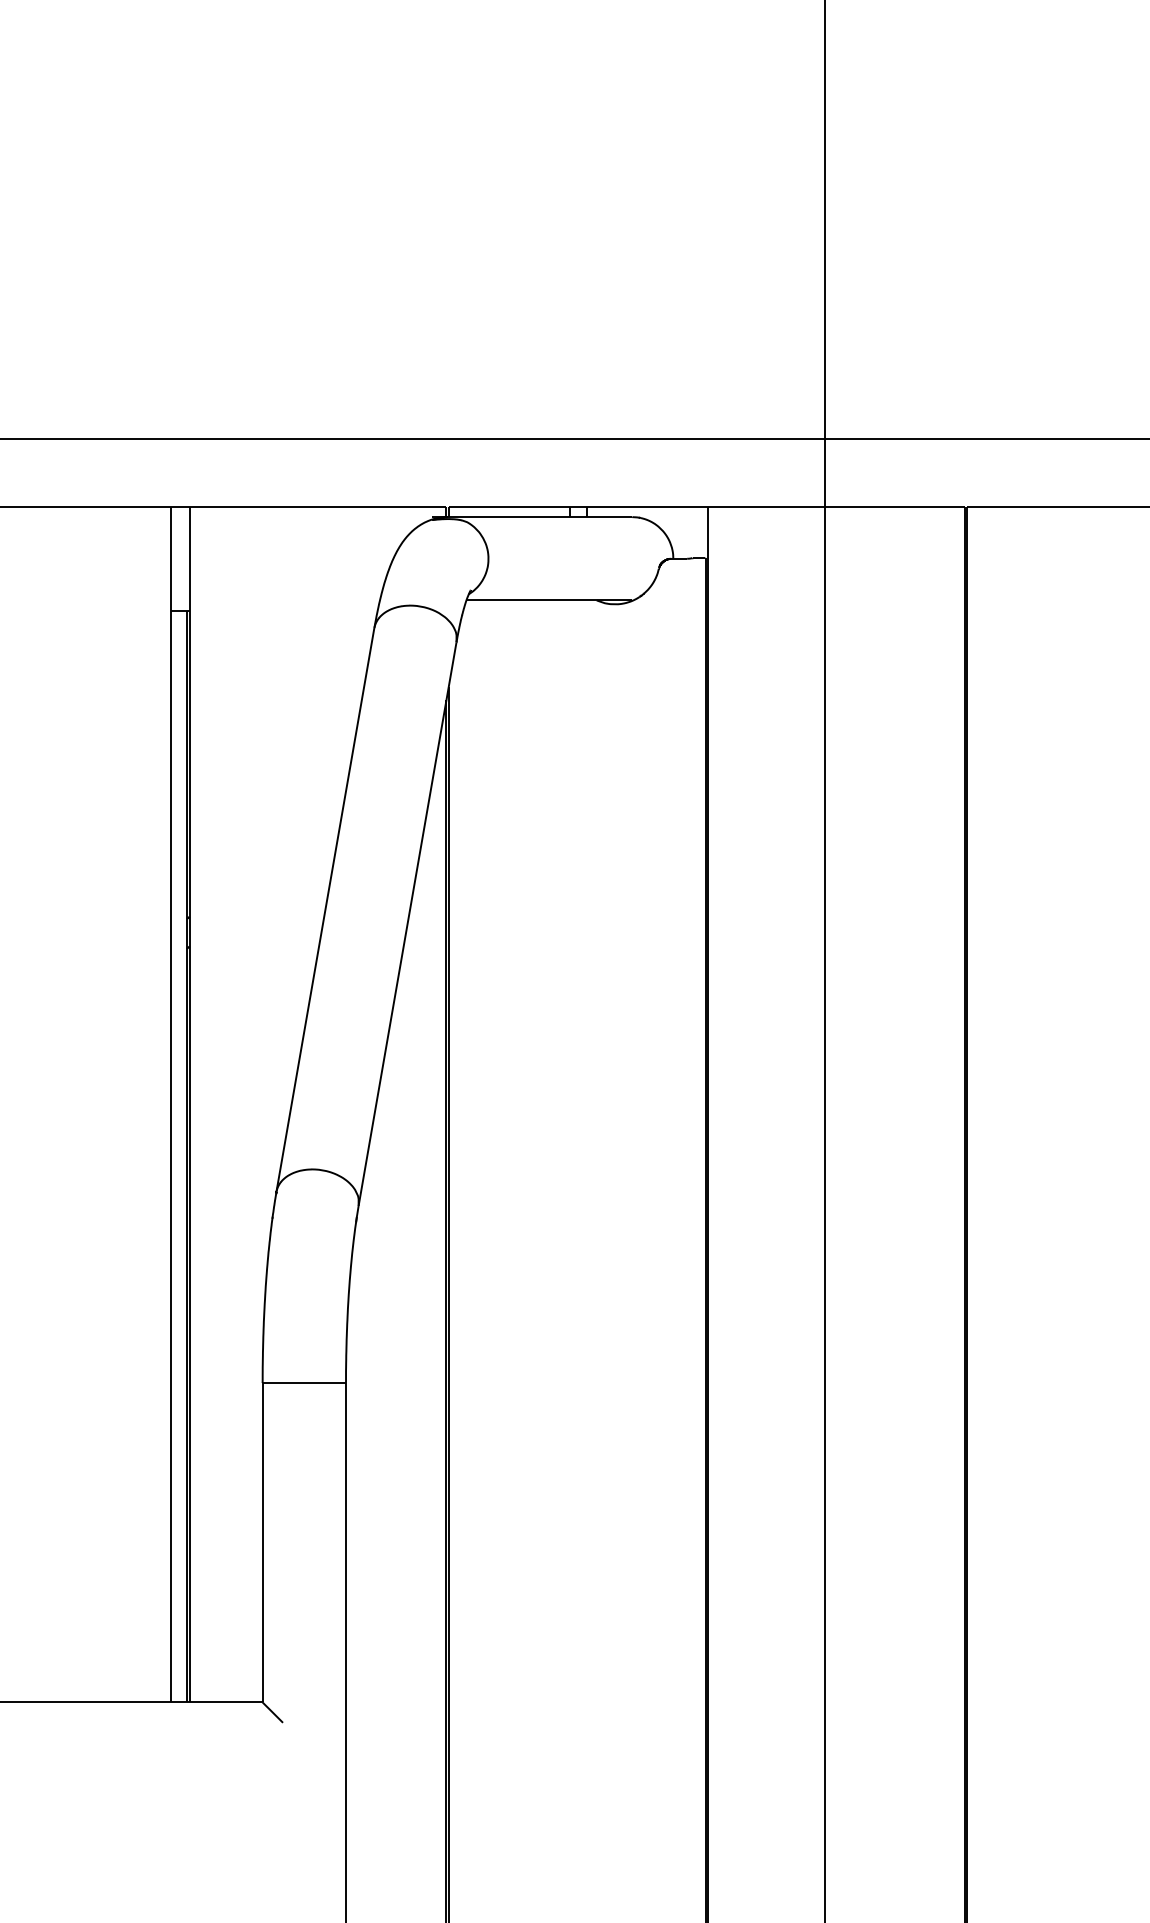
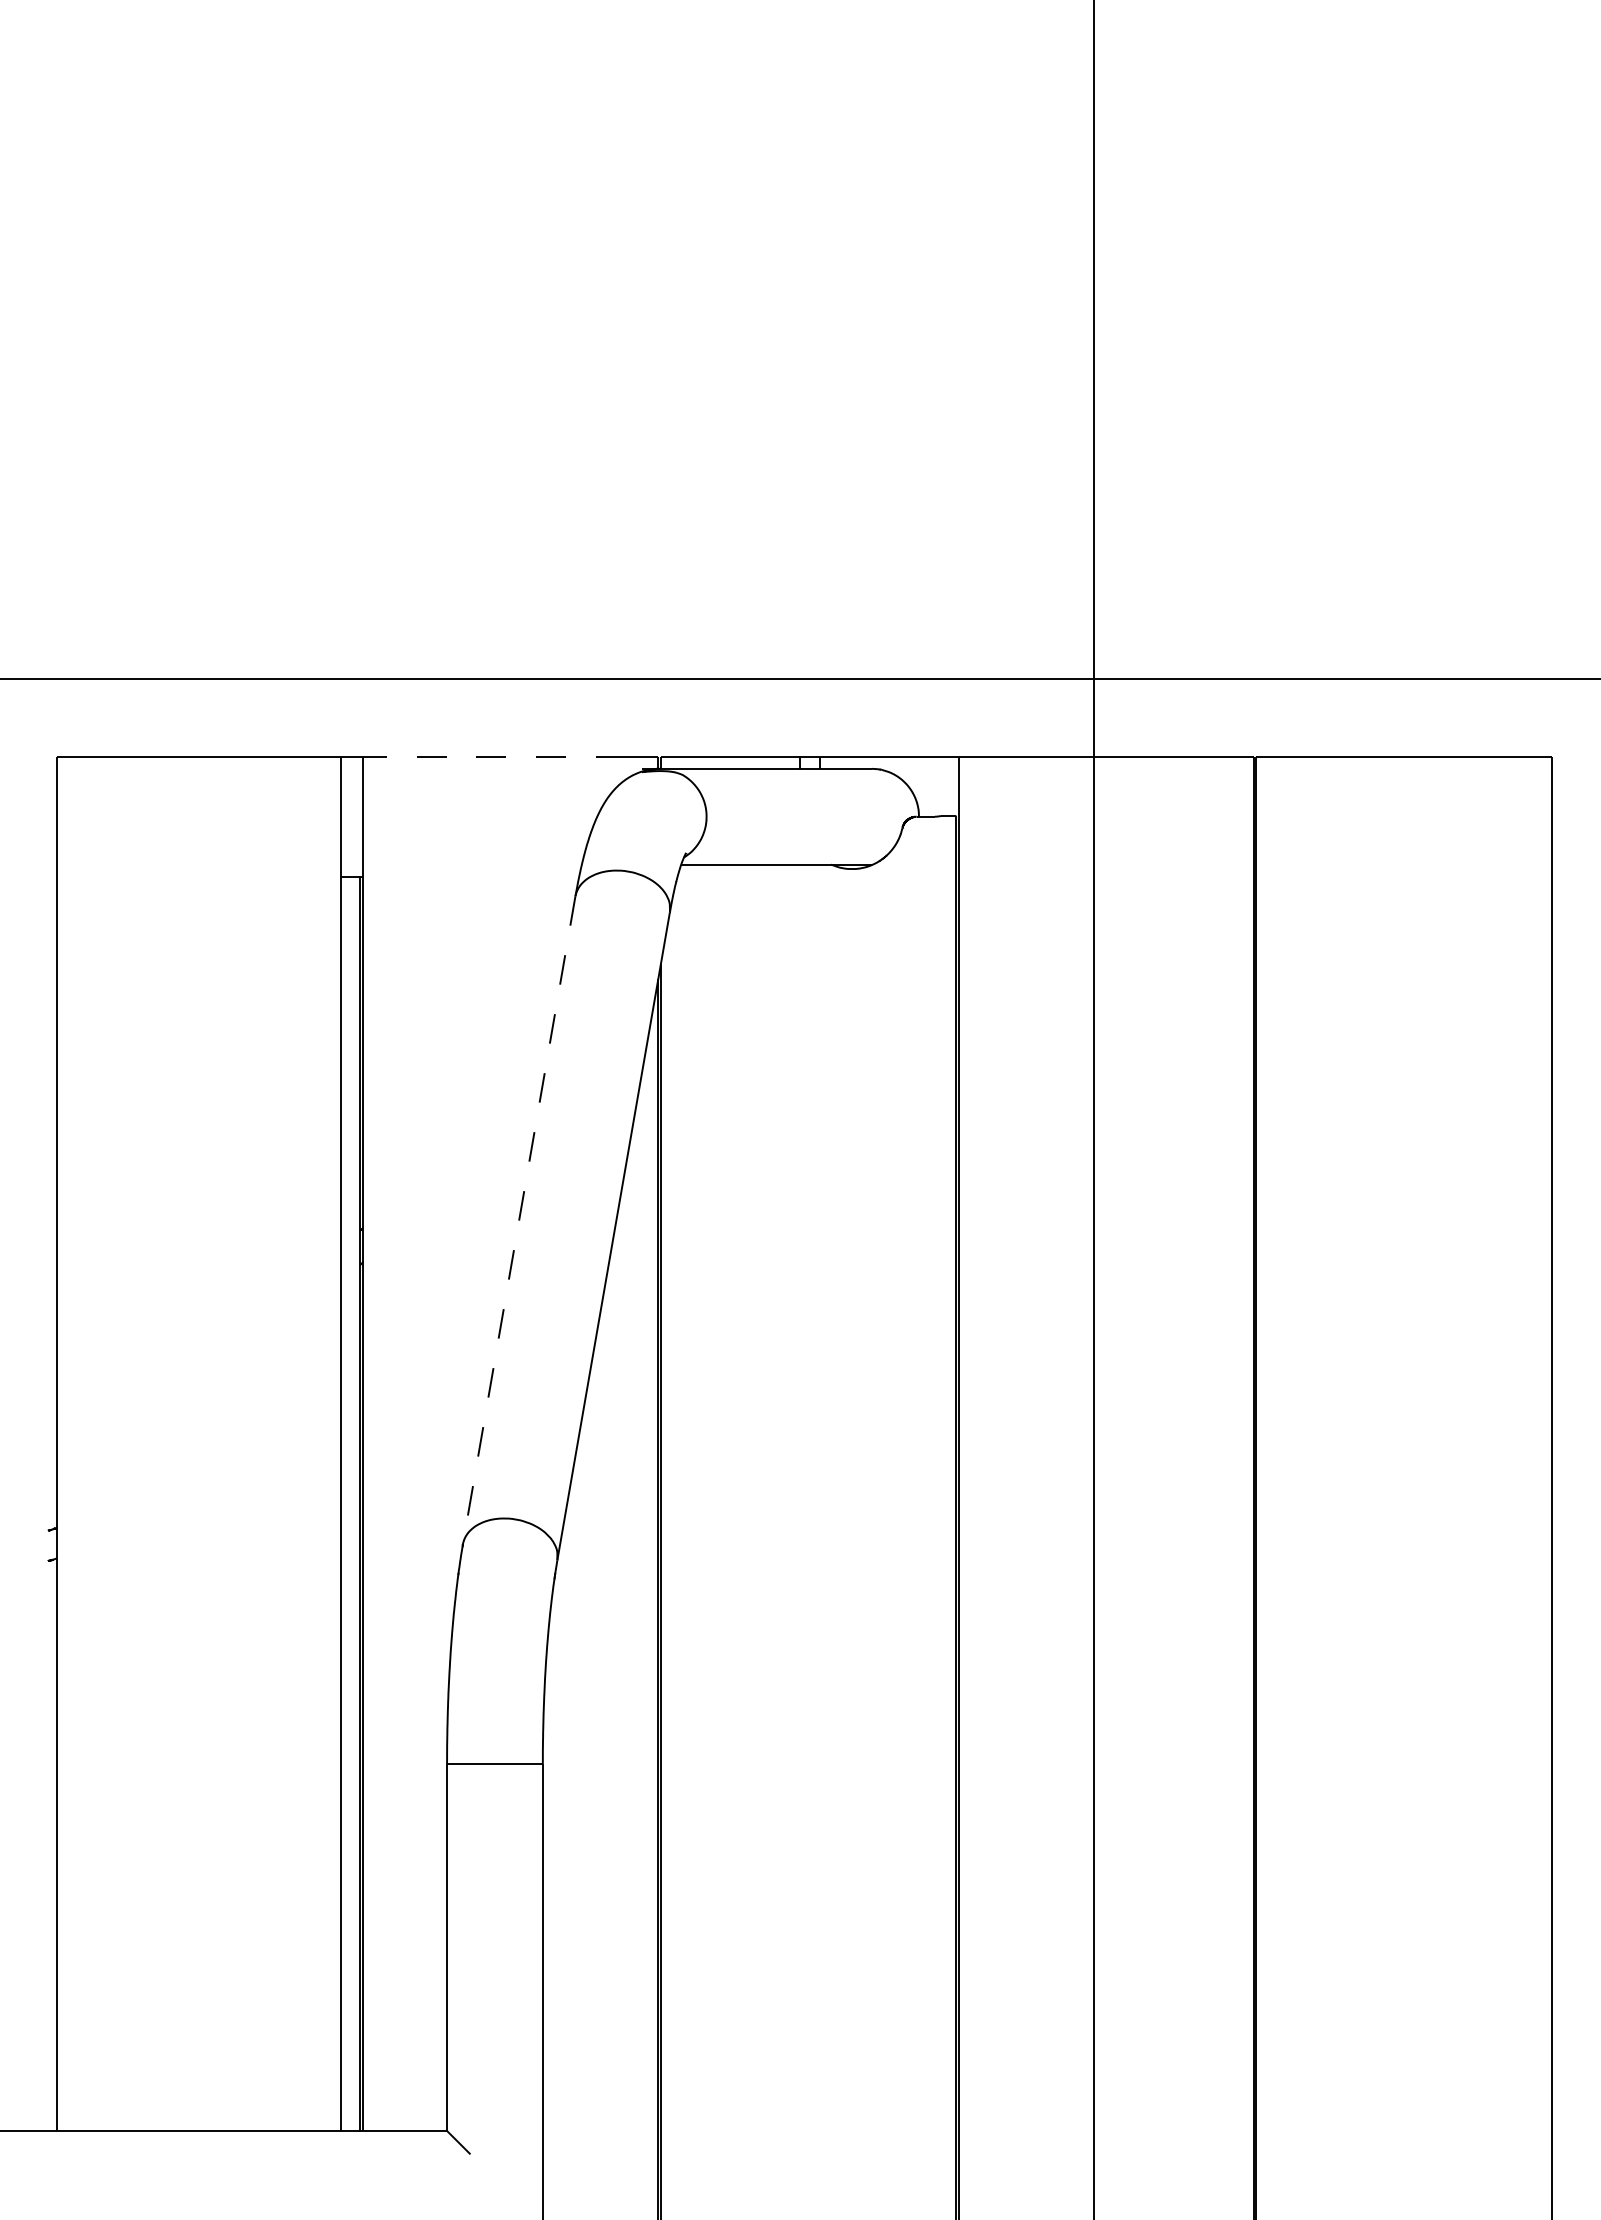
line: (309, 506) -> (500, 756), solid -> dashed
line: (325, 910) -> (519, 1220), solid -> dashed

